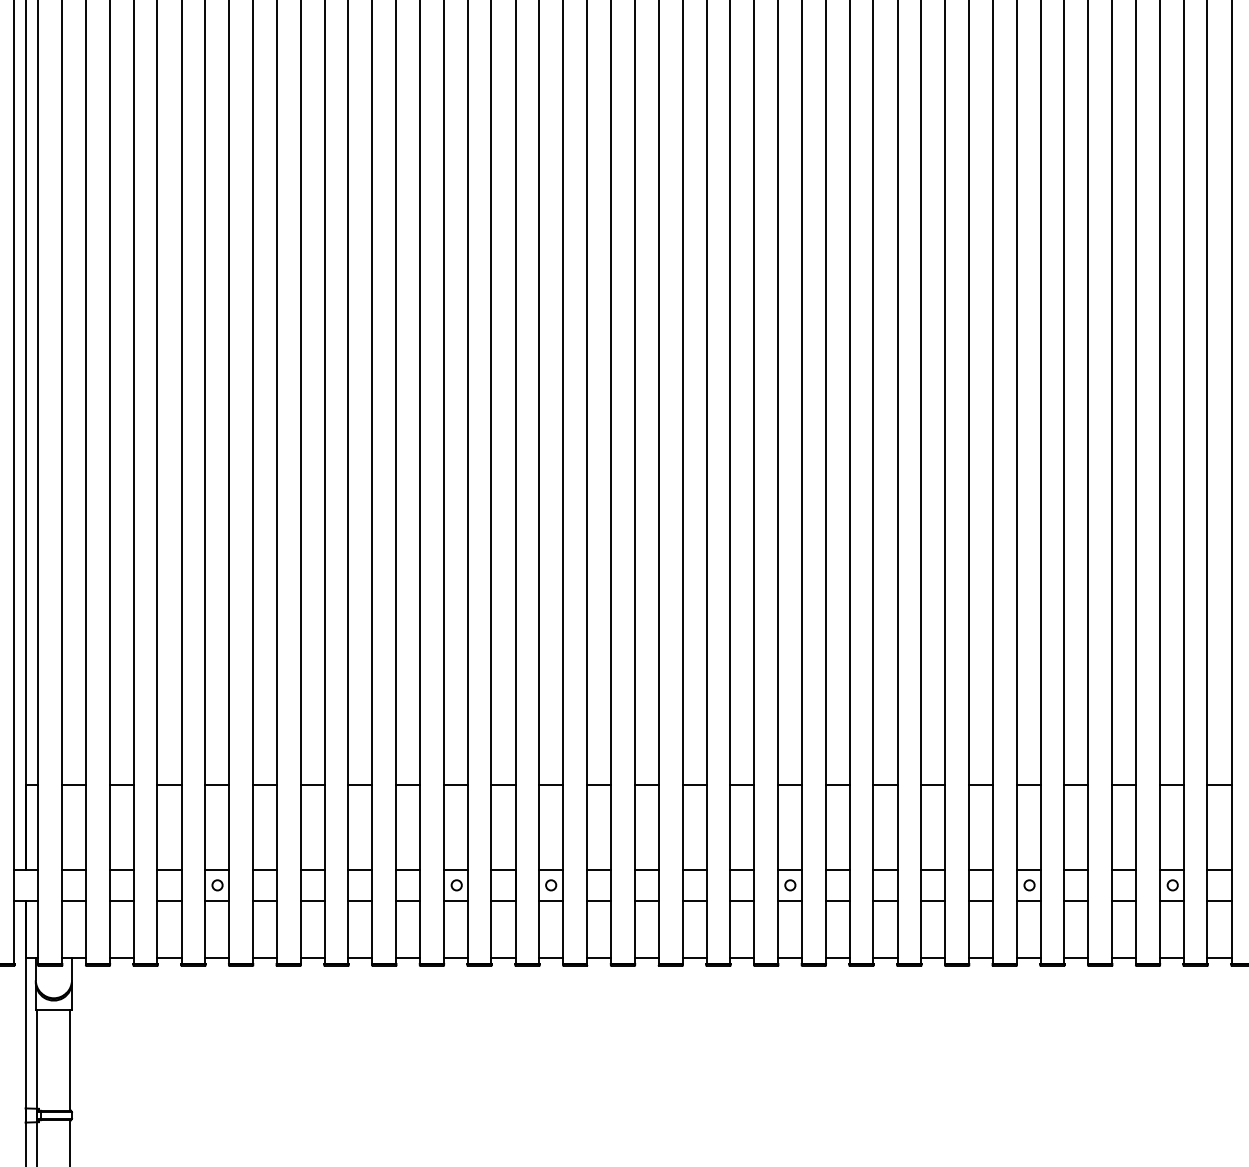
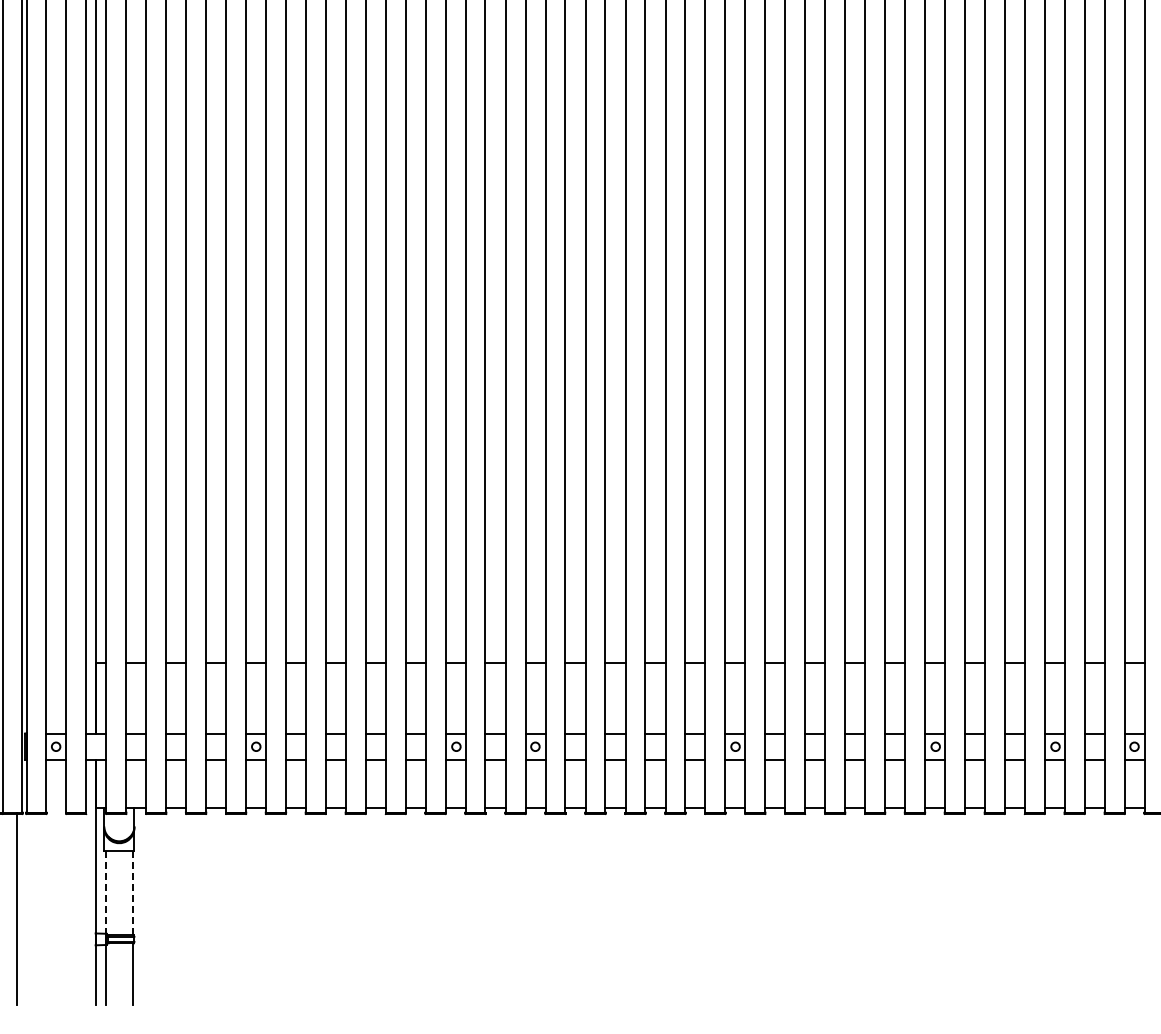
line: (37, 1059) -> (105, 892), solid -> dashed
line: (70, 1060) -> (133, 893), solid -> dashed

